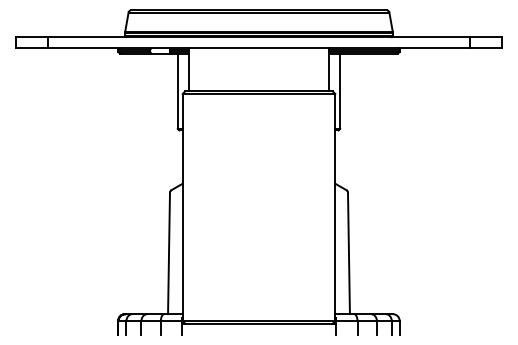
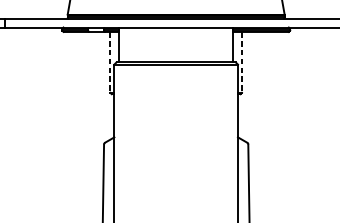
line: (177, 91) -> (110, 62), solid -> dashed
line: (340, 91) -> (242, 62), solid -> dashed

